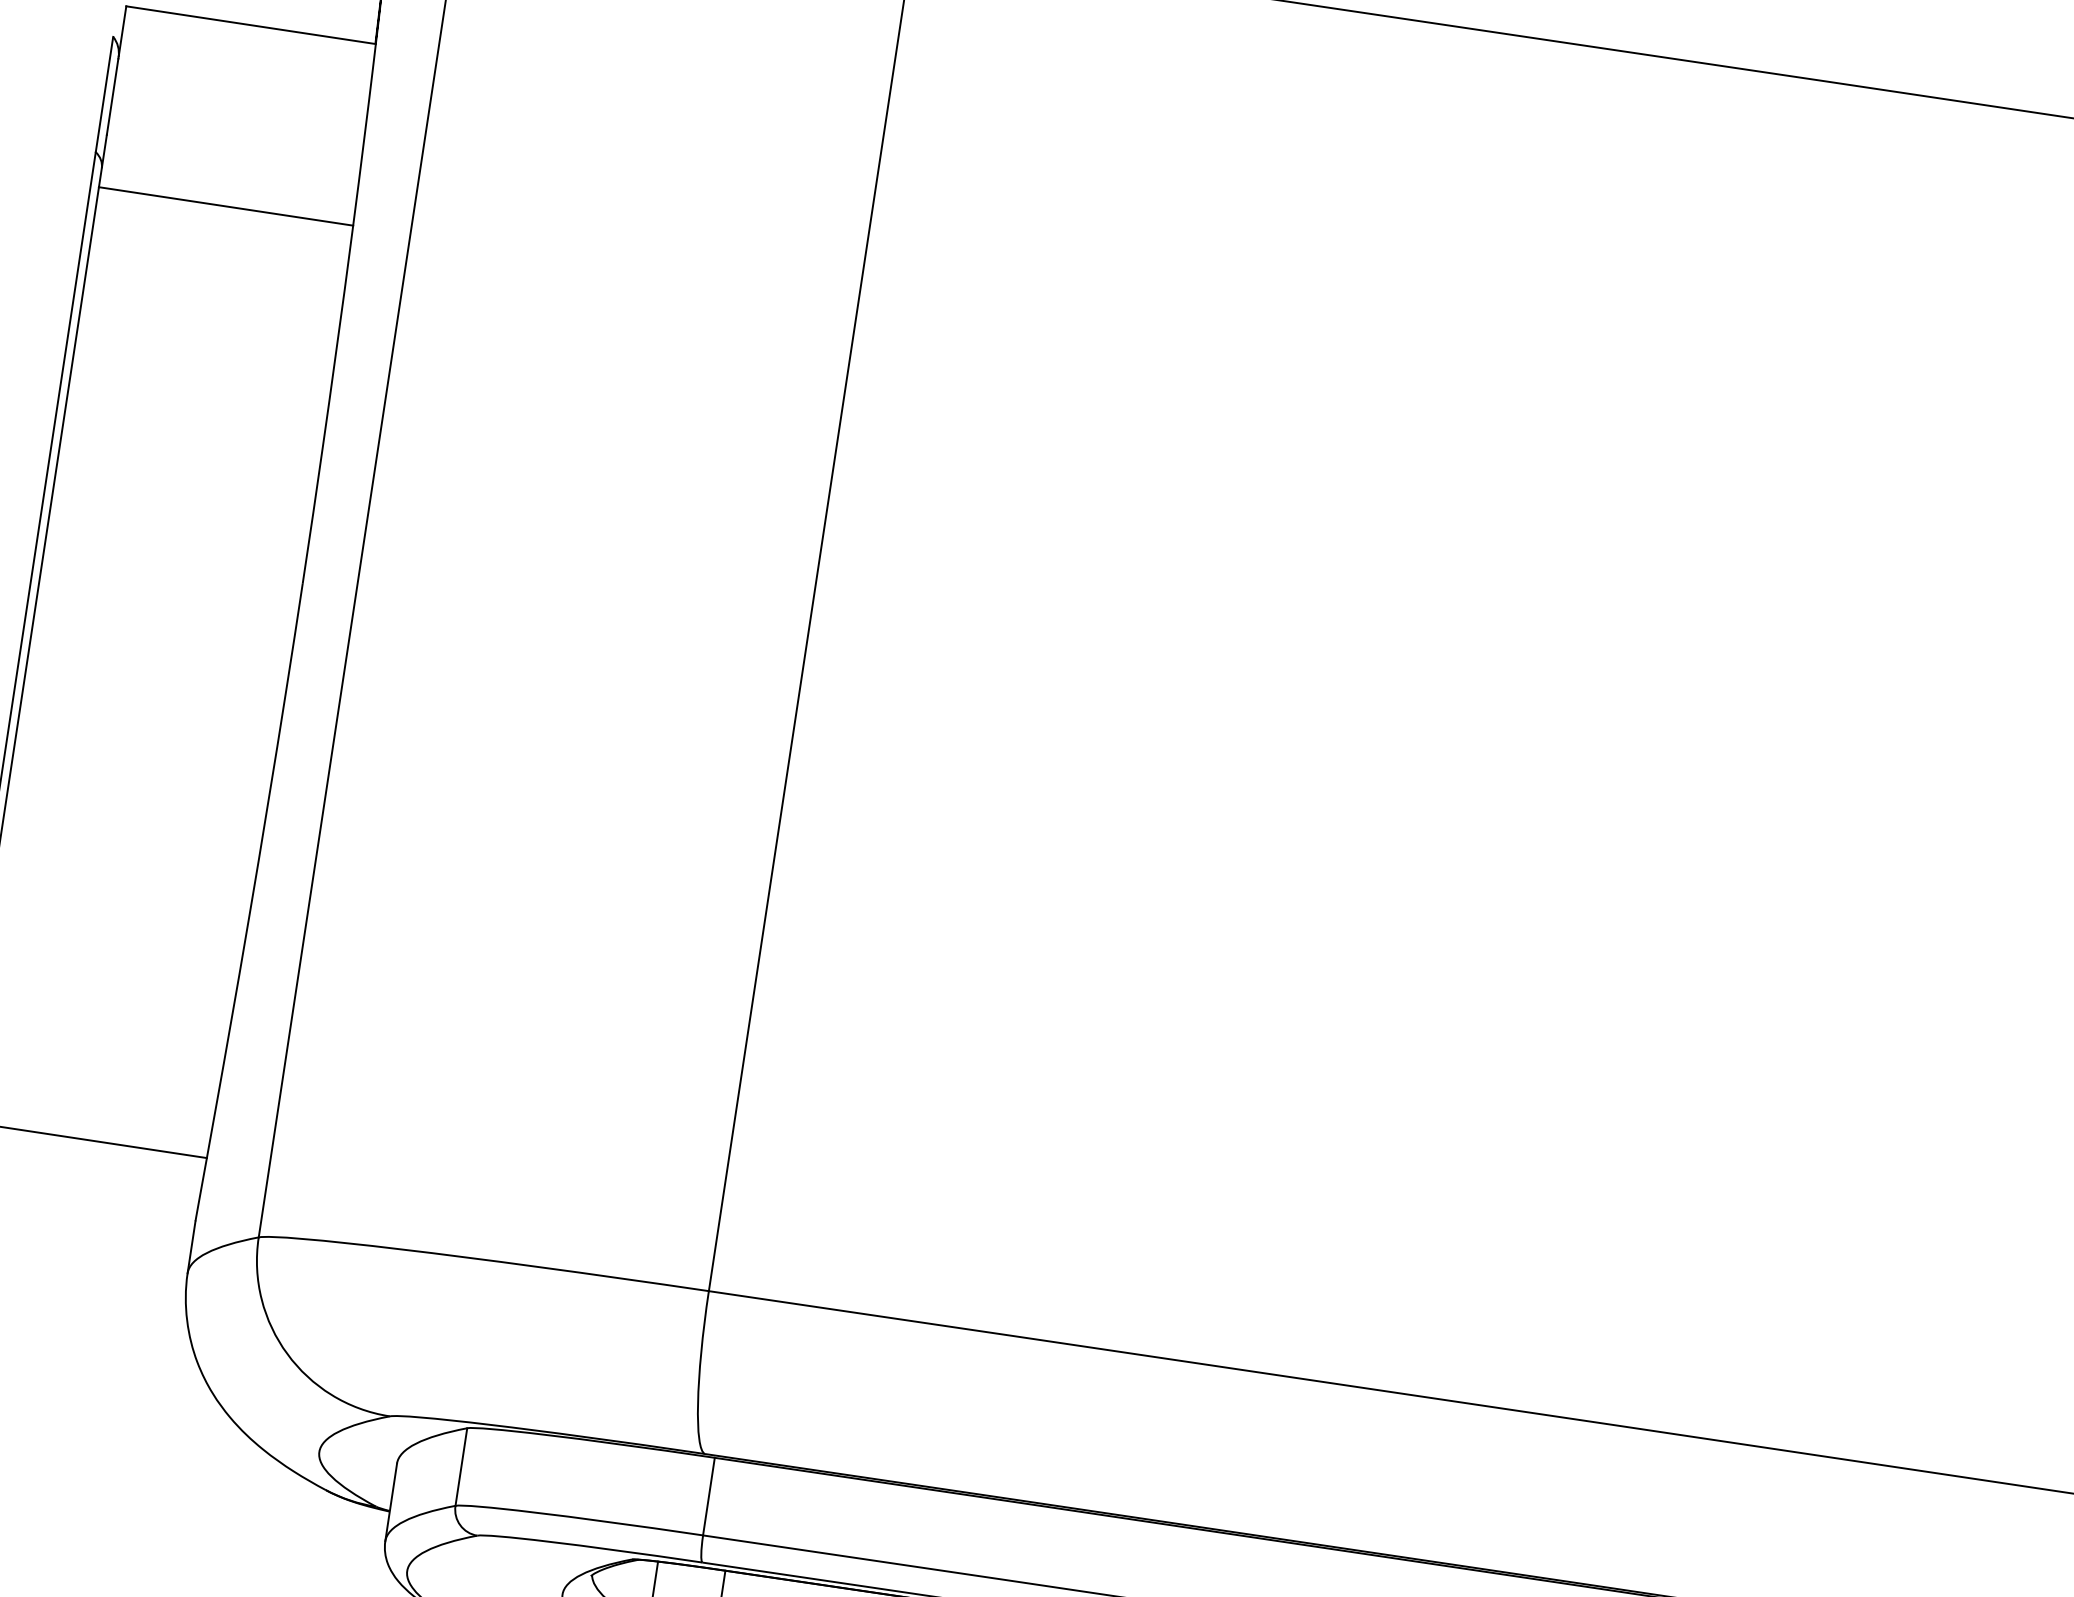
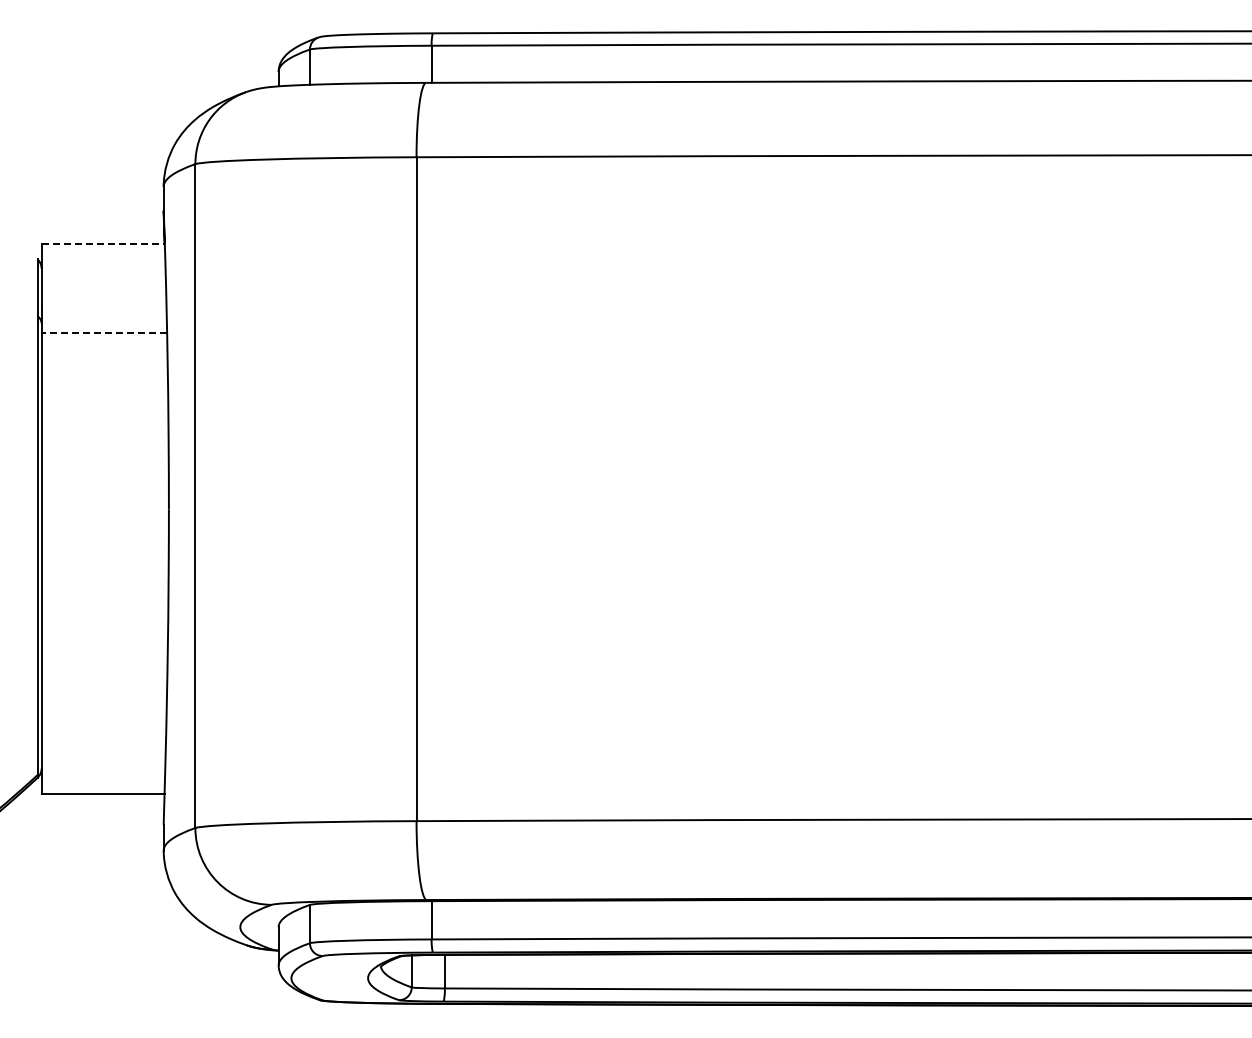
line: (251, 24) -> (103, 243), solid -> dashed
line: (226, 205) -> (104, 332), solid -> dashed

